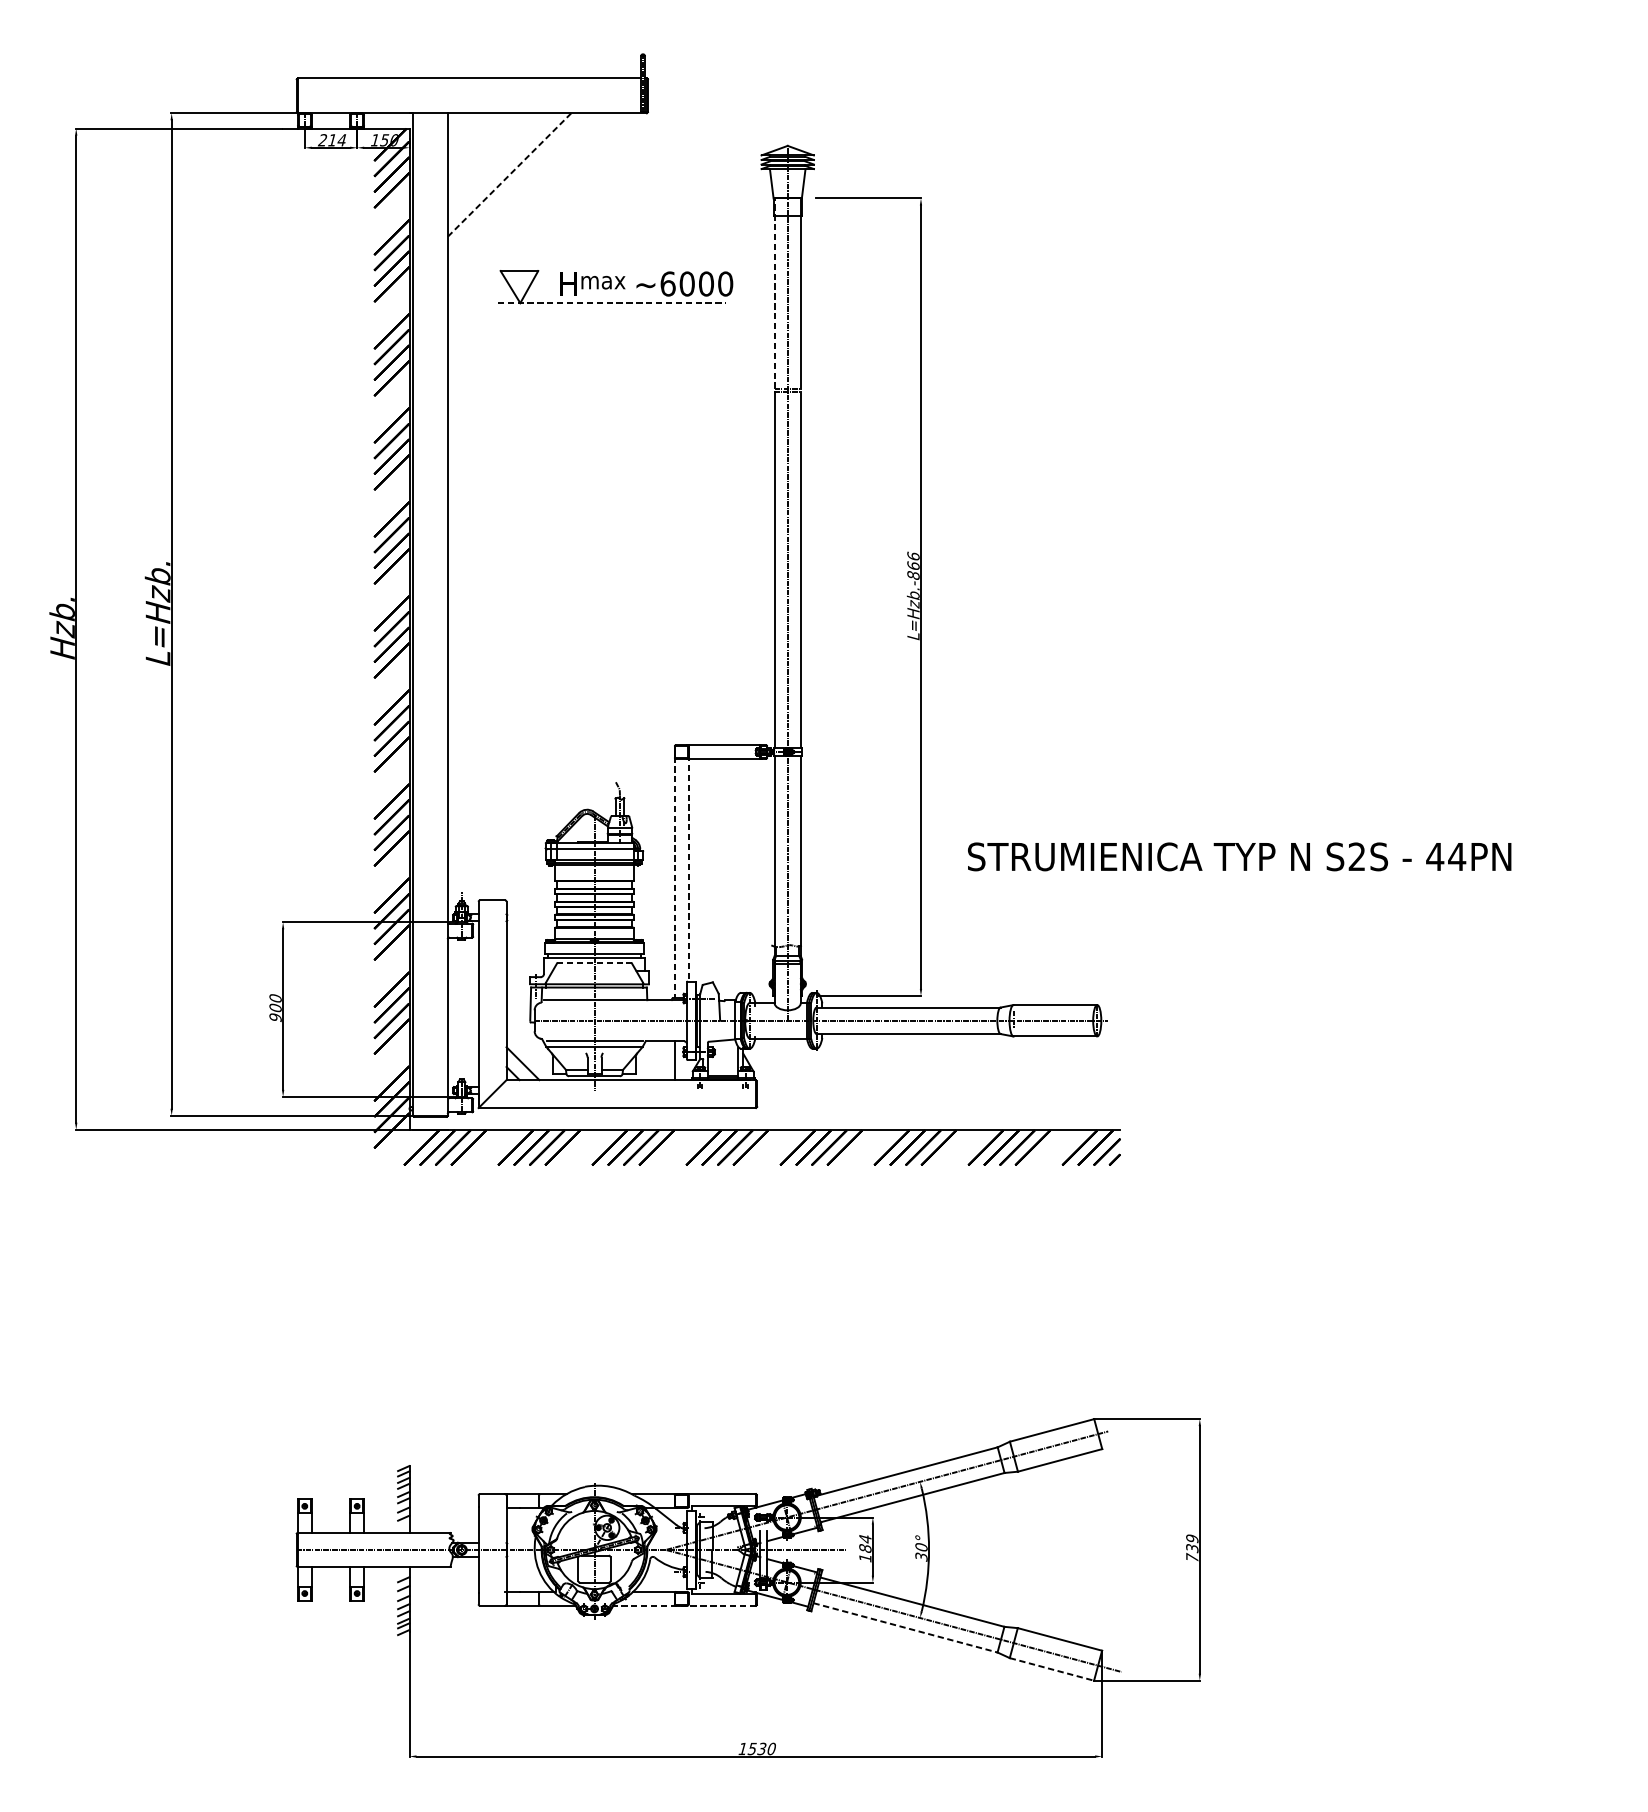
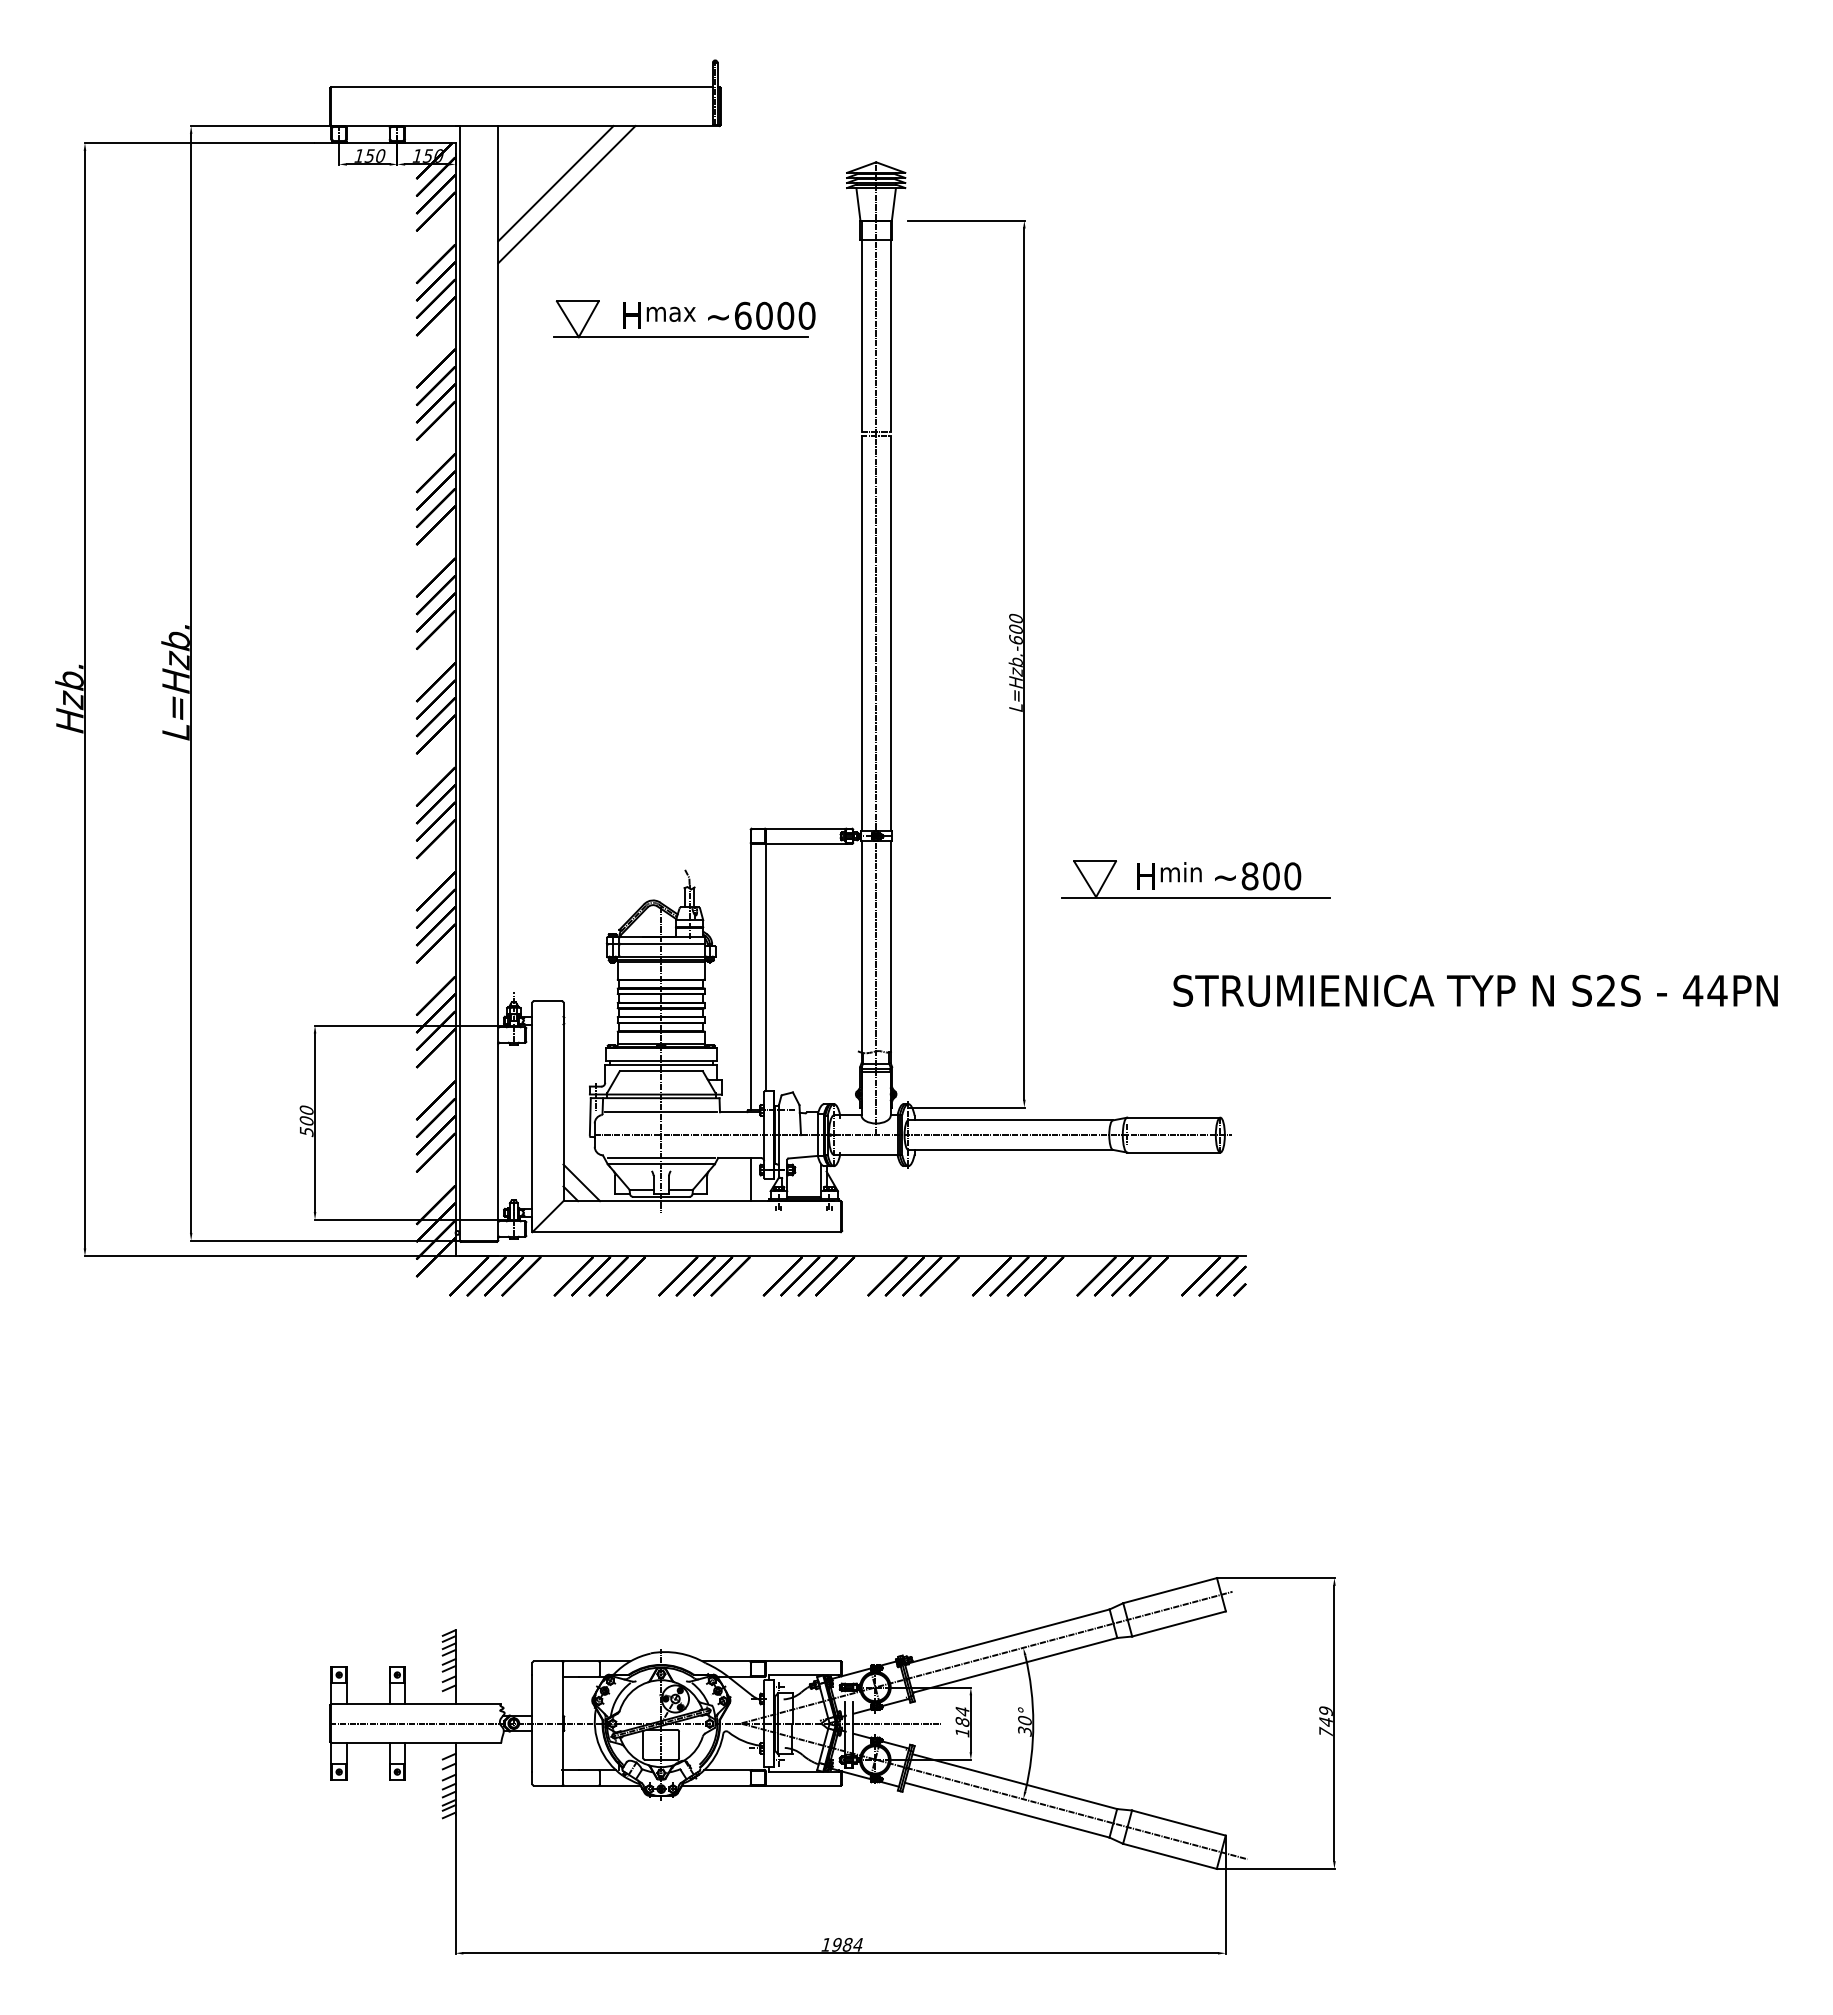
text: (332, 139) -> (369, 155), 214 -> 150
line: (499, 164) -> (555, 183), added
line: (510, 174) -> (567, 194), dashed -> solid
line: (774, 293) -> (861, 326), dashed -> solid
line: (611, 303) -> (680, 337), dashed -> solid
text: (913, 565) -> (1015, 628), L=Hzb.-866 -> L=Hzb.-600
part: (1074, 790) -> (1195, 879), added
text: (1239, 856) -> (1475, 990), moved
line: (689, 863) -> (766, 960), dashed -> solid
line: (674, 872) -> (750, 970), dashed -> solid
line: (594, 963) -> (661, 1071), dashed -> solid
text: (275, 1018) -> (306, 1132), 900 -> 500
text: (1191, 1548) -> (1325, 1722), 739 -> 749
line: (684, 1605) -> (761, 1785), dashed -> solid
line: (905, 1628) -> (1007, 1810), dashed -> solid
line: (1051, 1669) -> (1169, 1856), dashed -> solid
text: (761, 1748) -> (847, 1944), 1530 -> 1984

